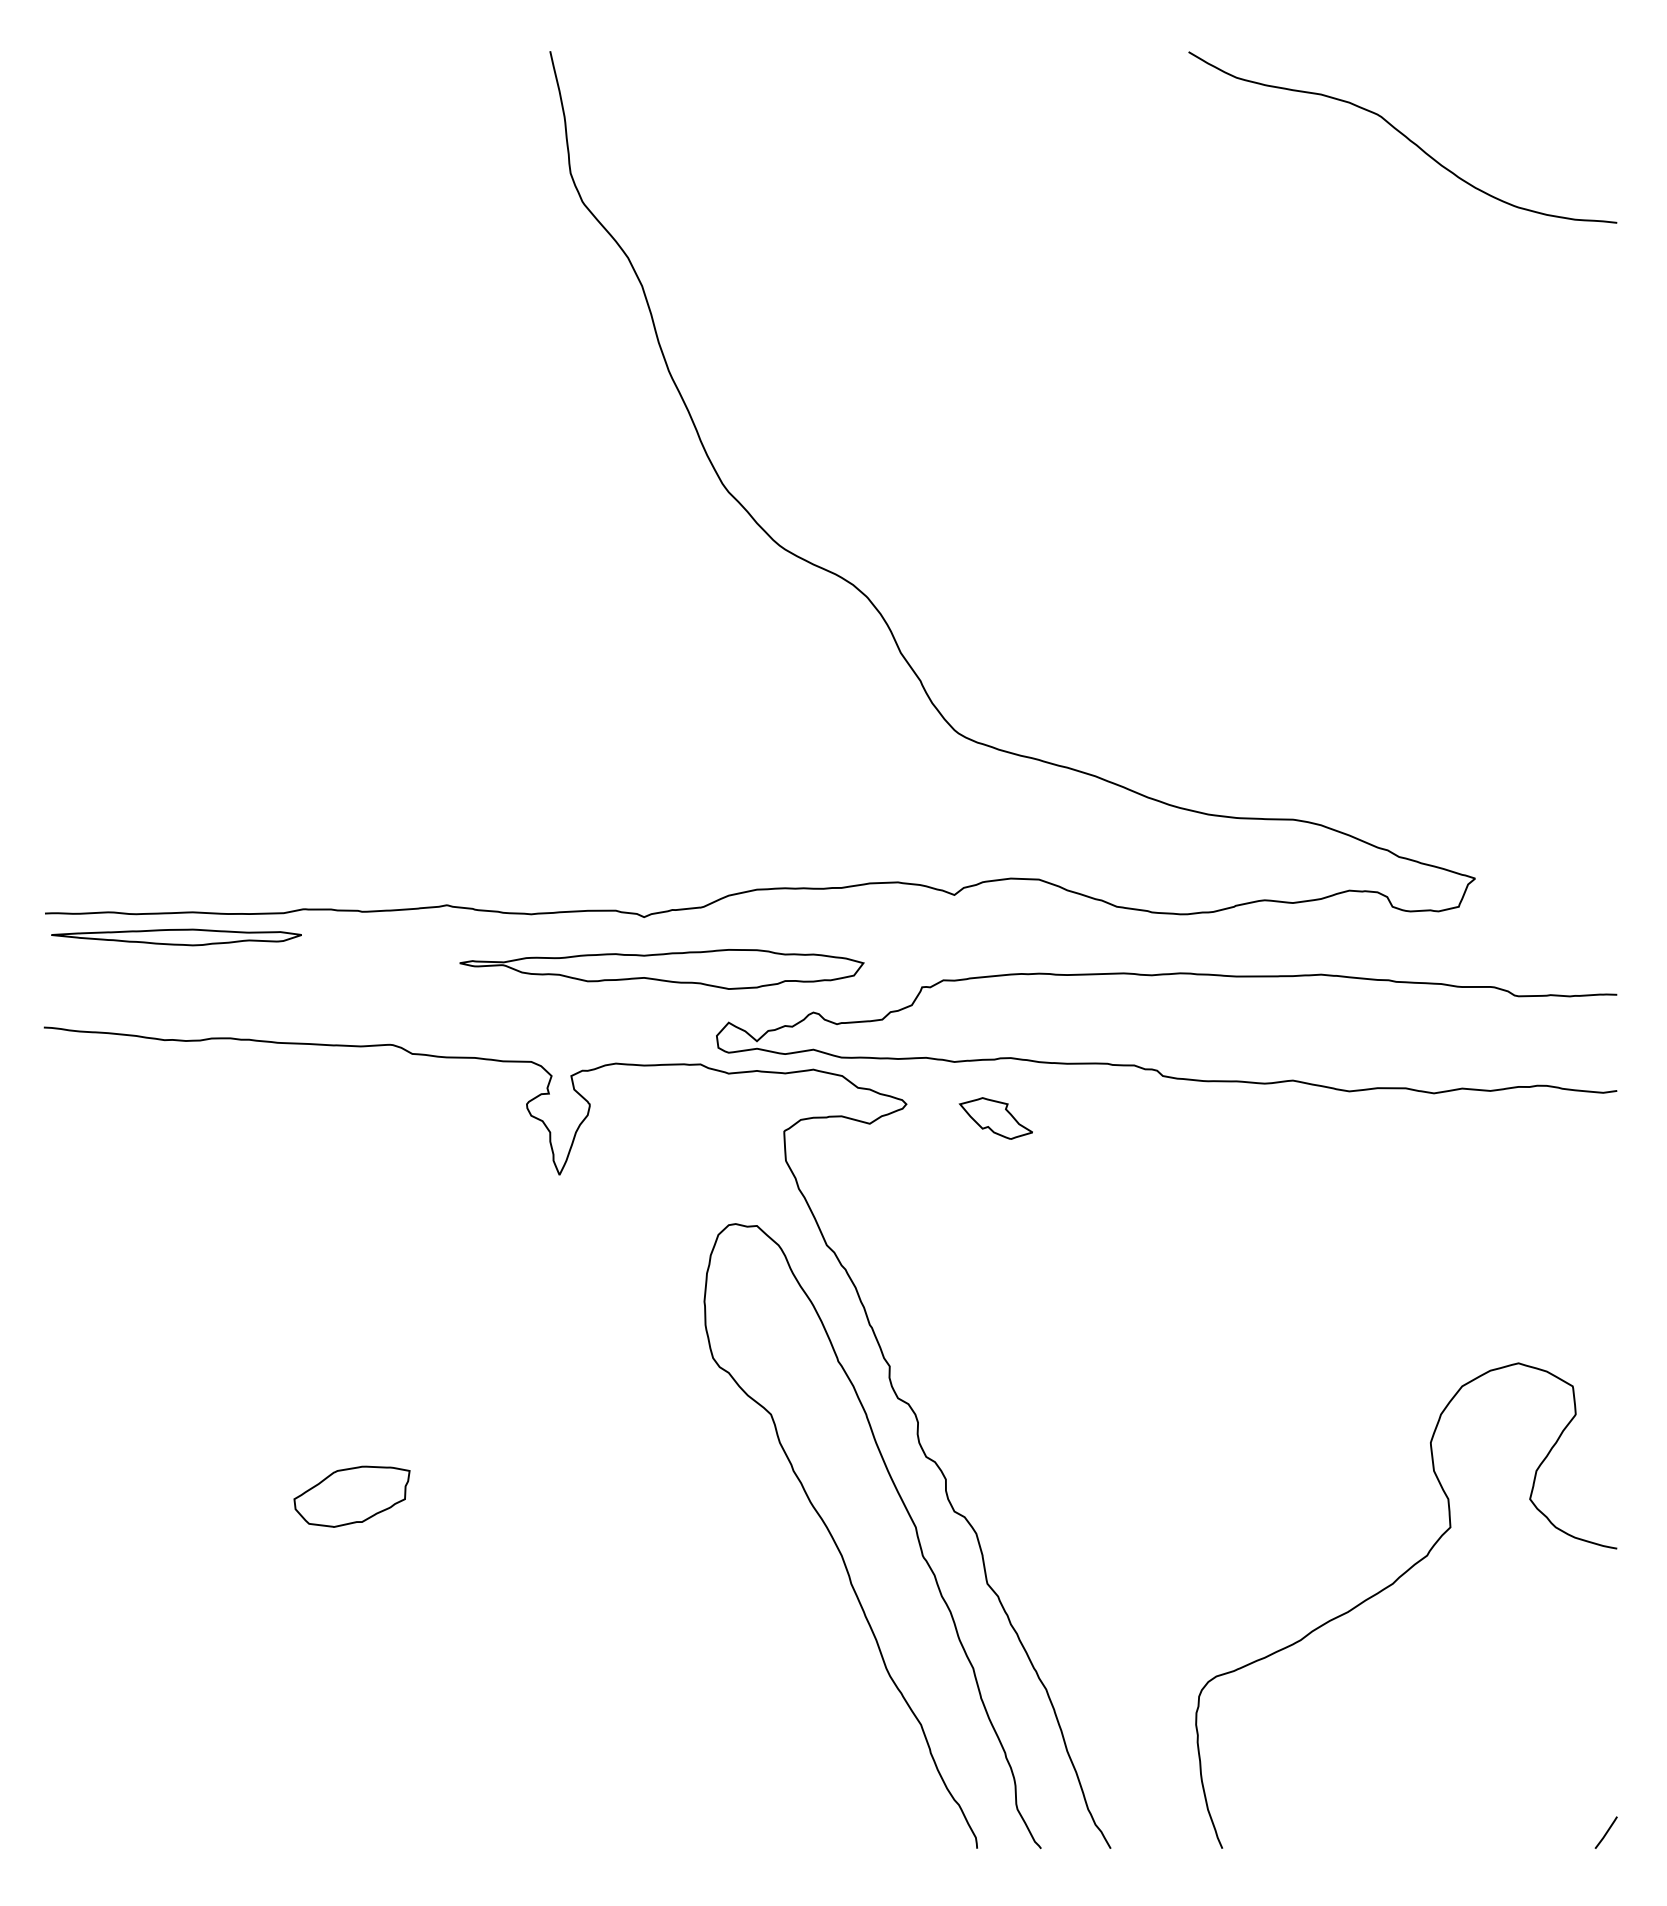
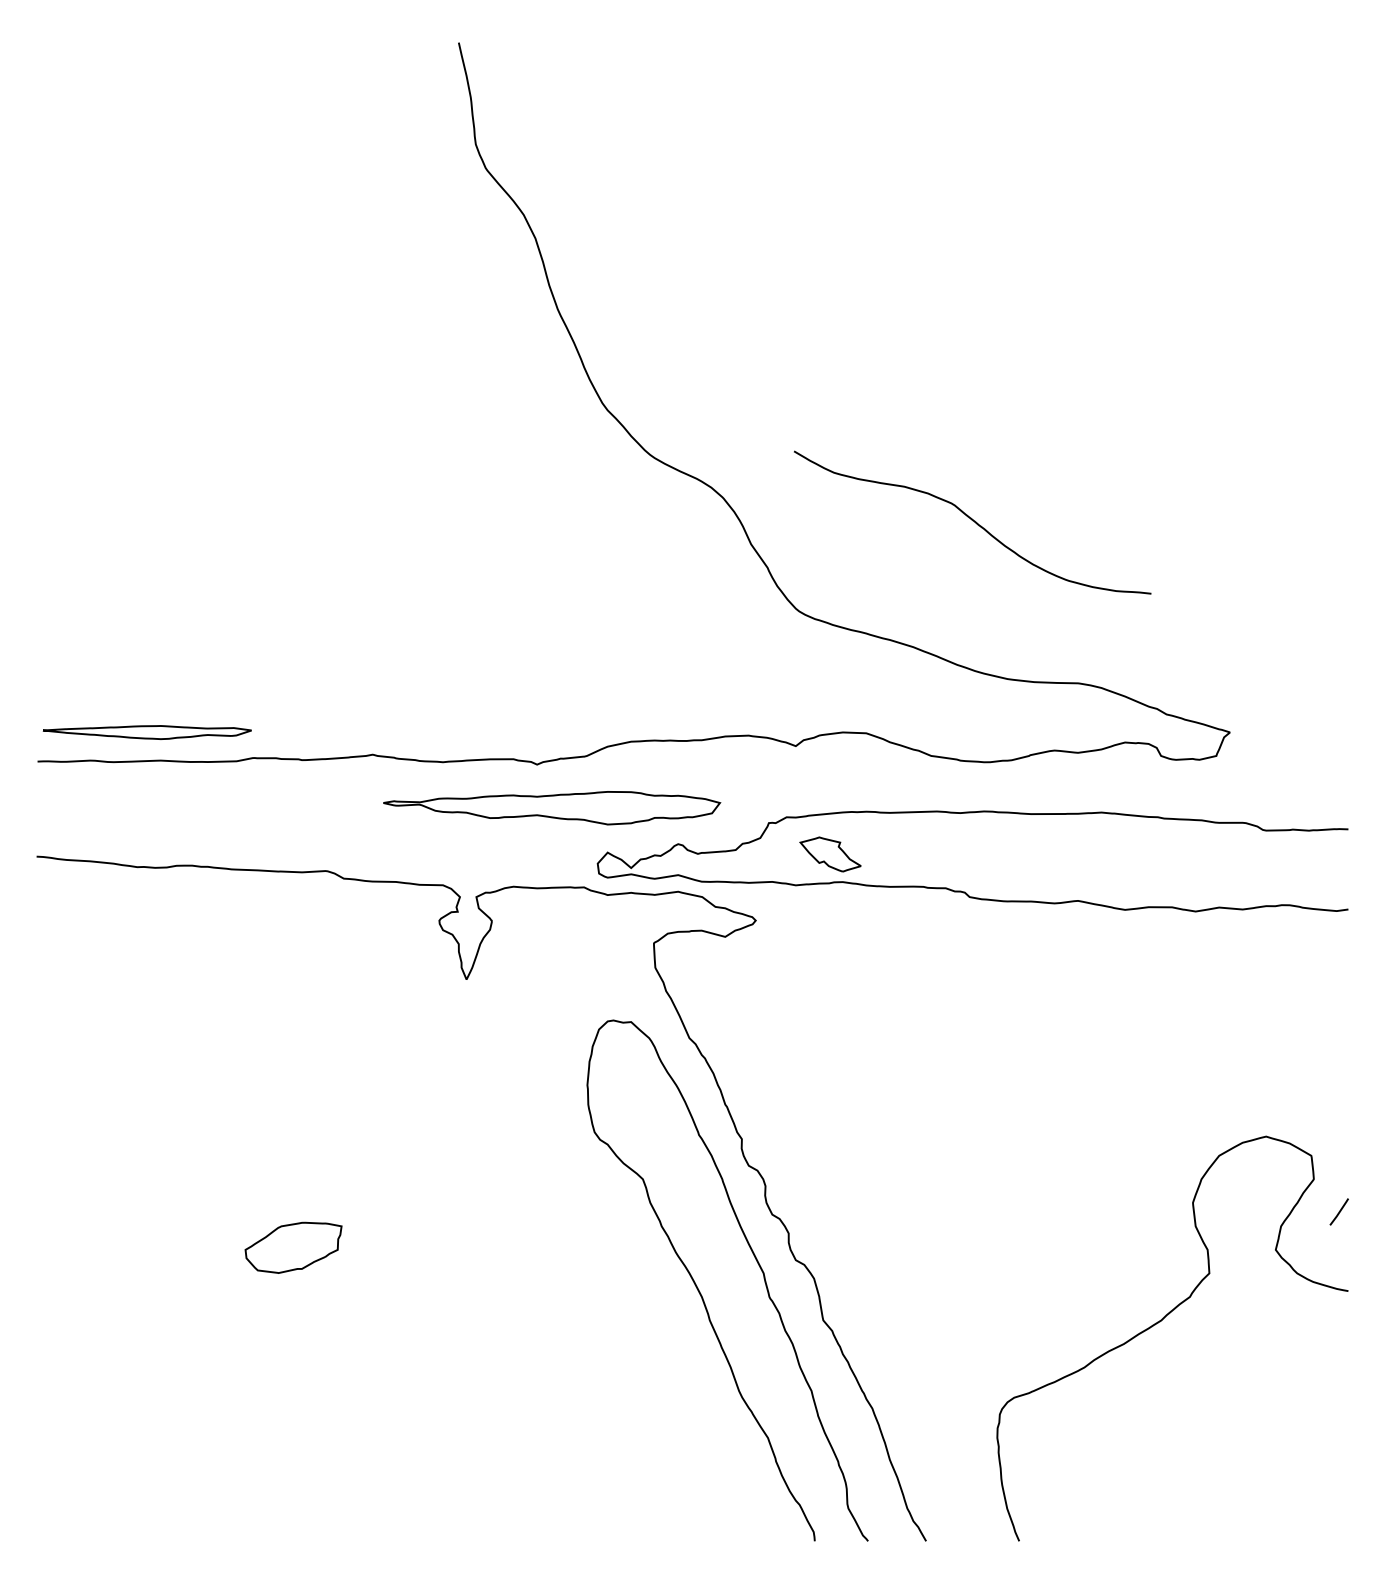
curve: (1402, 136) -> (972, 521), moved
part: (175, 937) -> (146, 732), moved
part: (996, 1118) -> (830, 854), moved
line: (1605, 1832) -> (1338, 1211), moved

